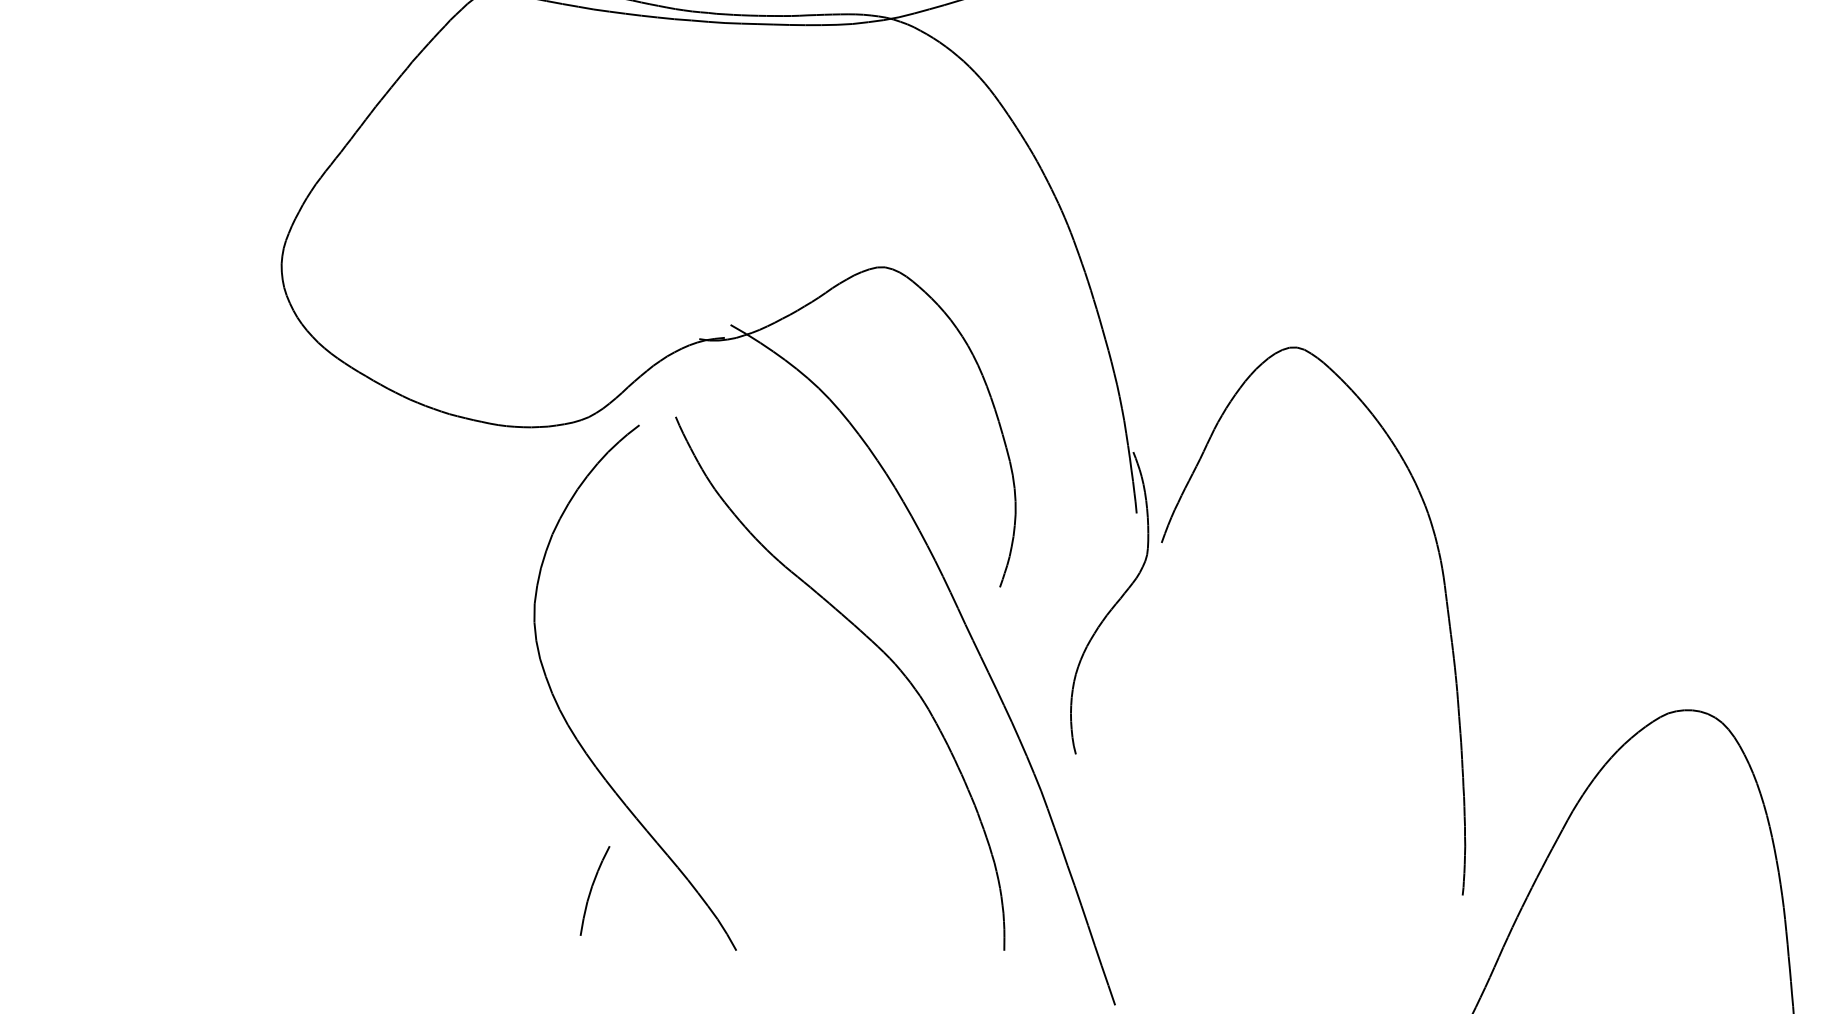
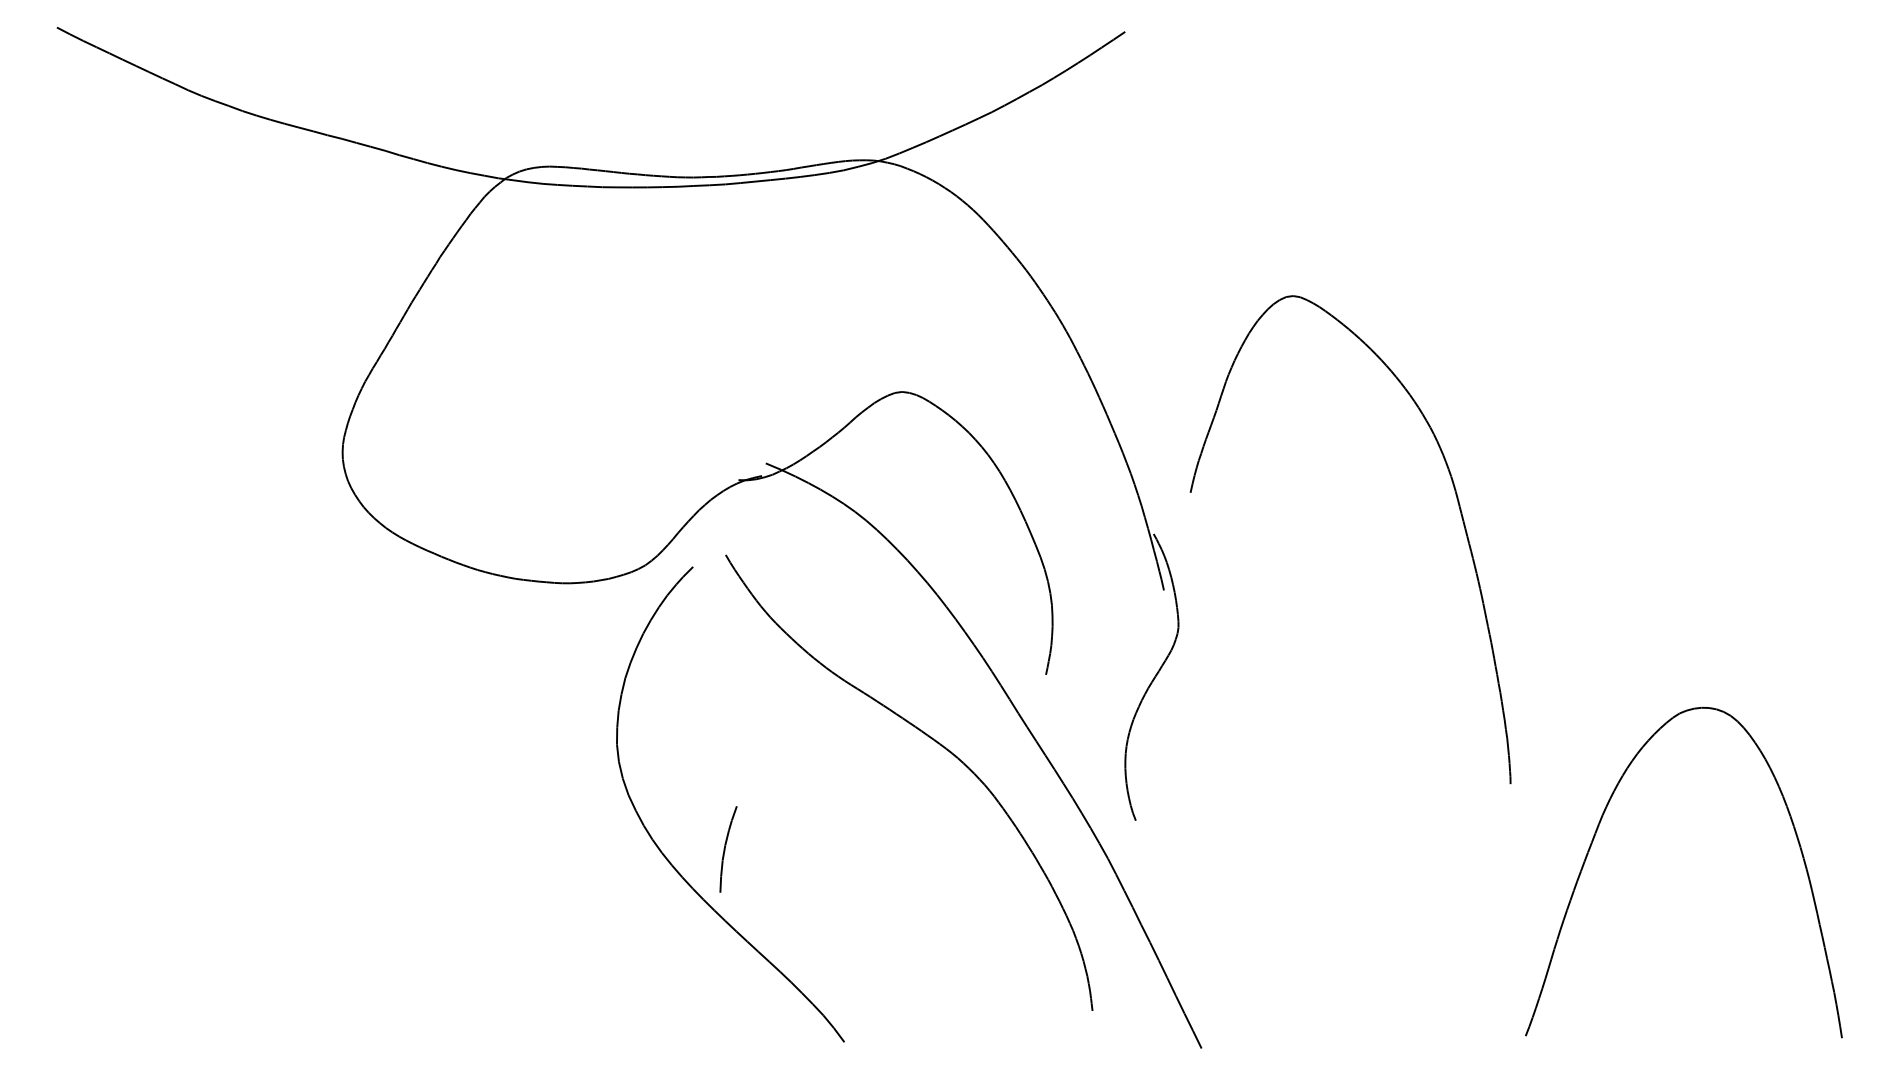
part: (1445, 597) -> (1459, 510), moved
part: (595, 891) -> (728, 849), moved

